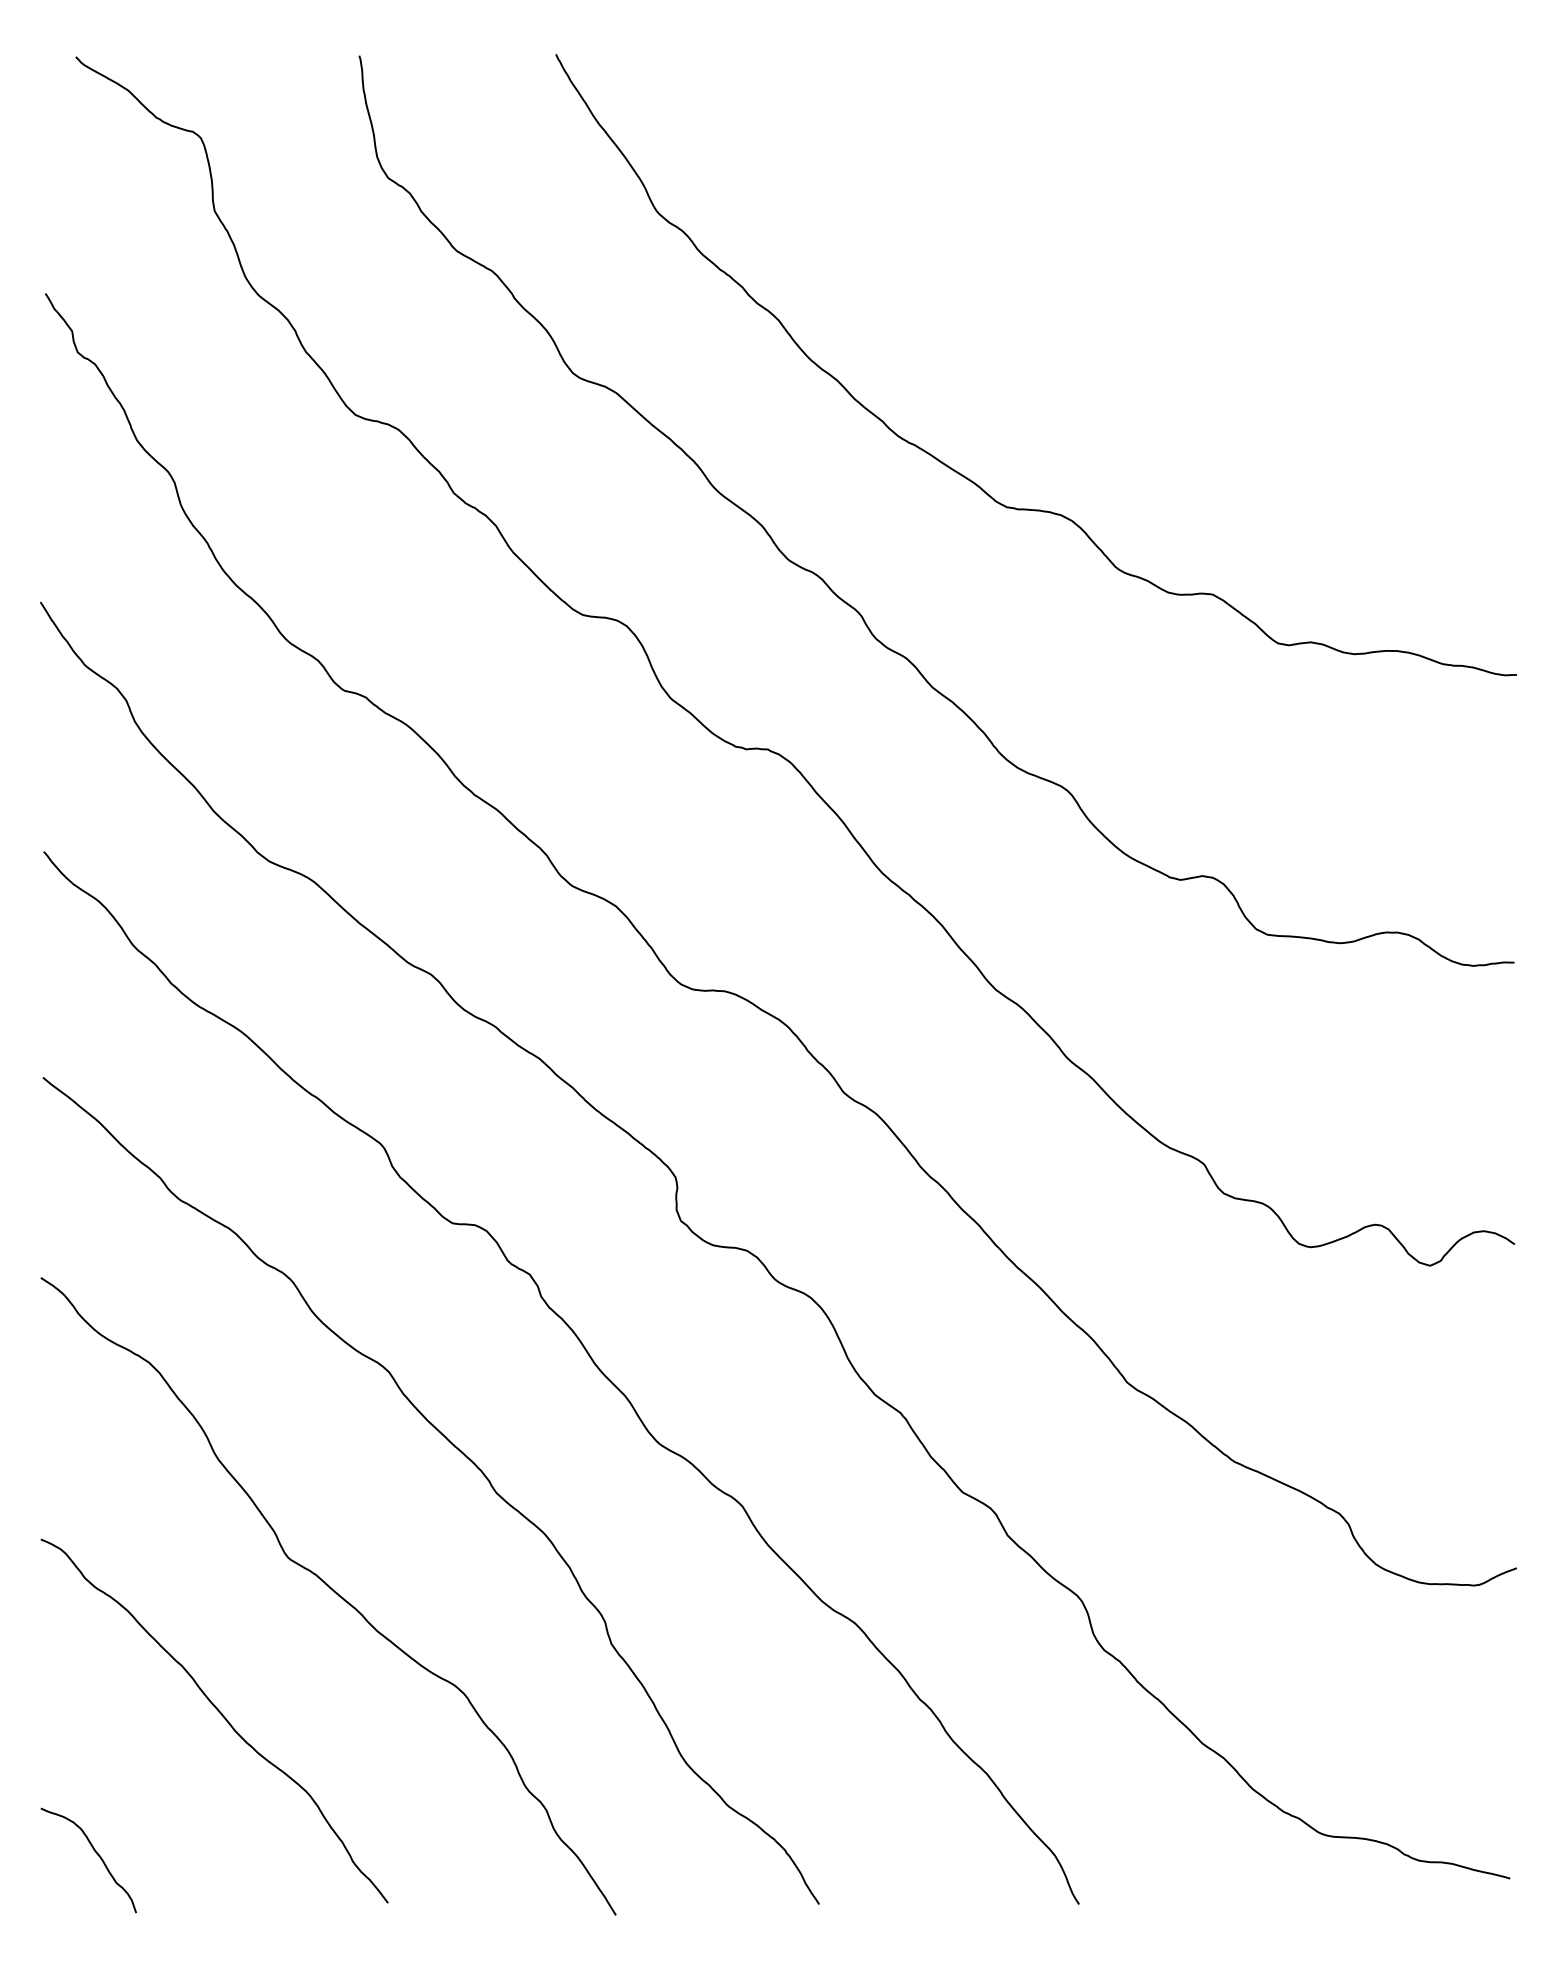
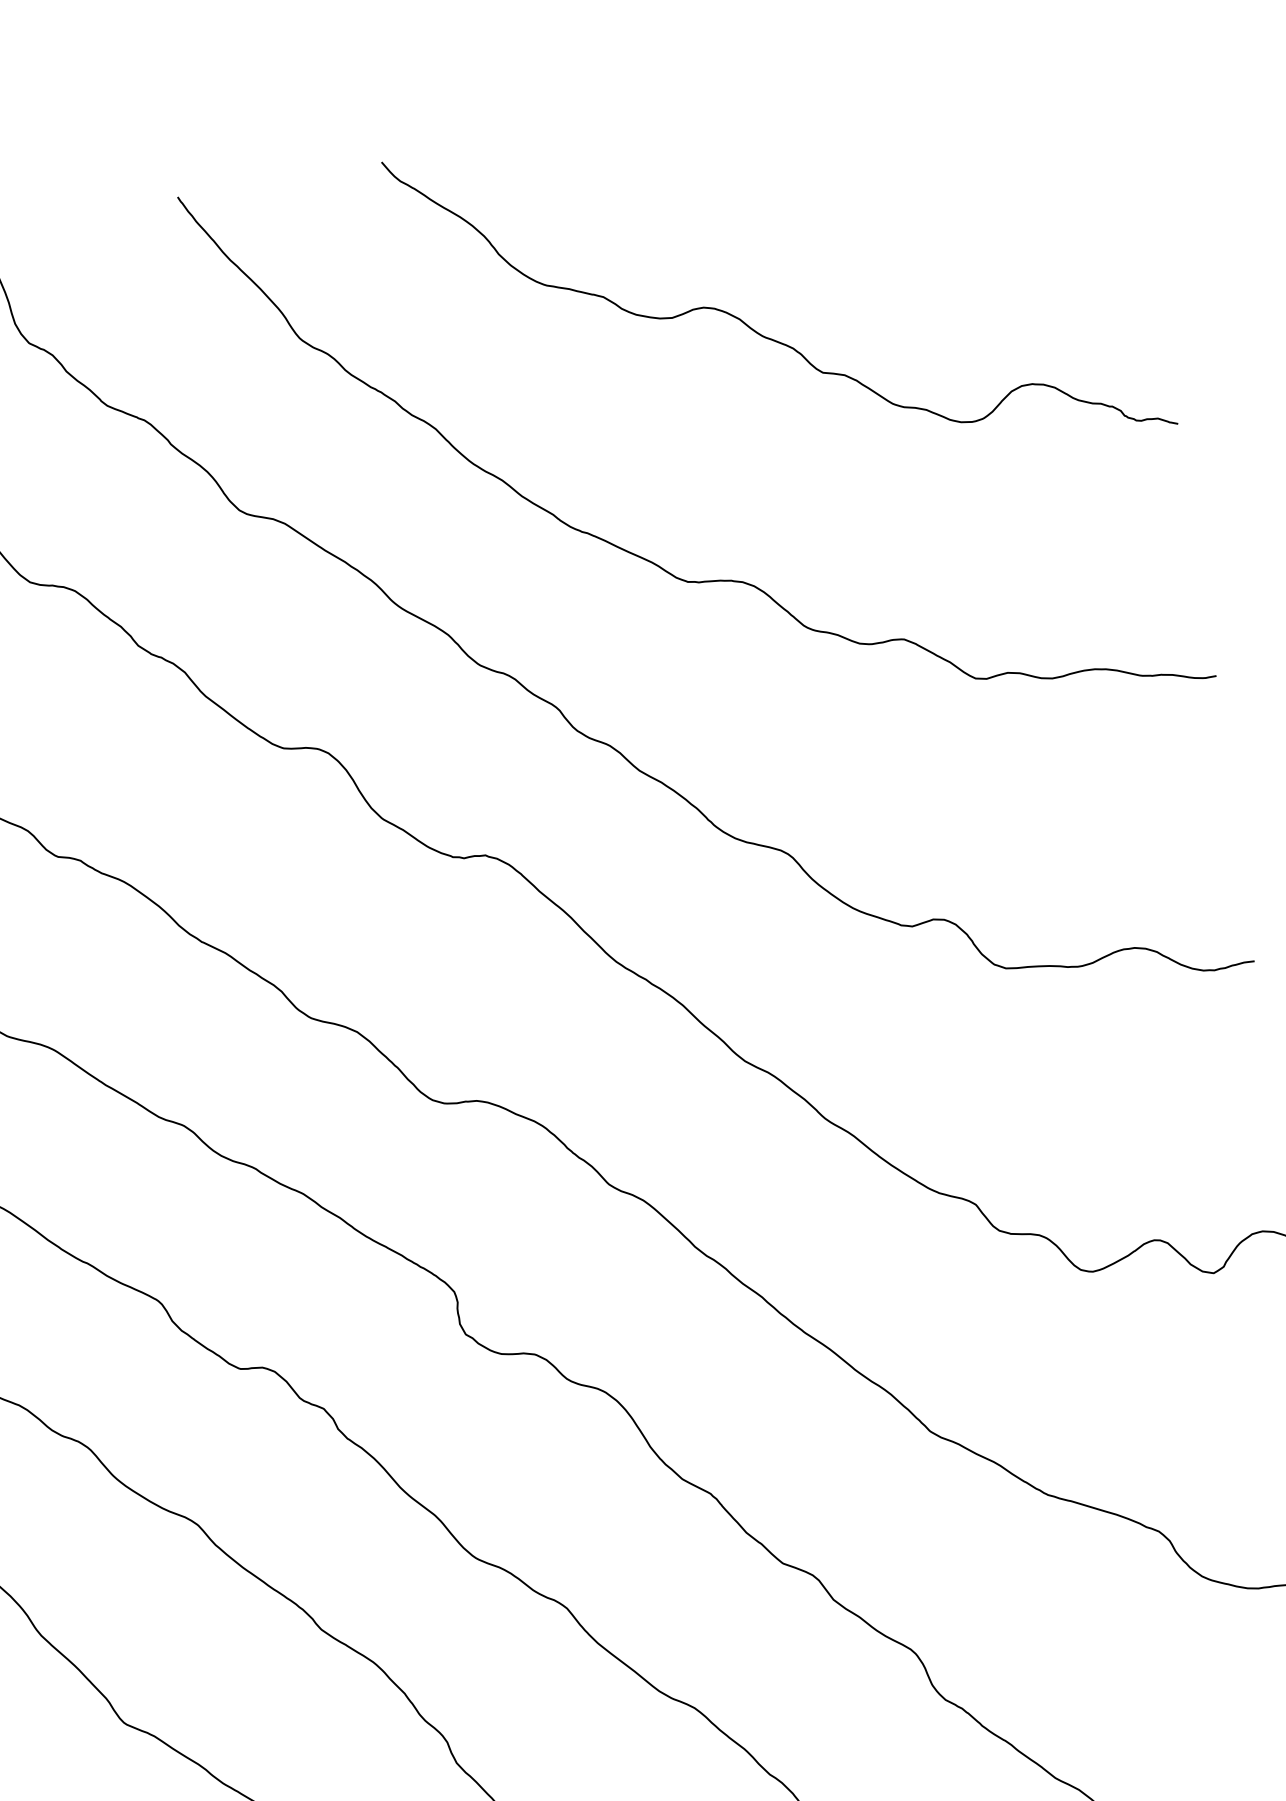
curve: (1112, 270) -> (759, 332), added

